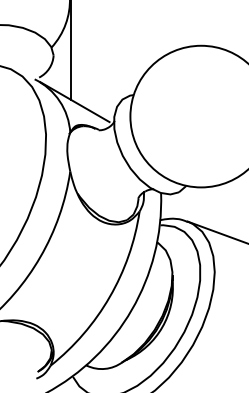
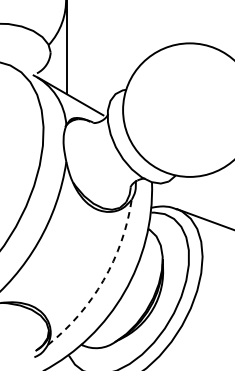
arc: (109, 297) -> (103, 280), solid -> dashed

